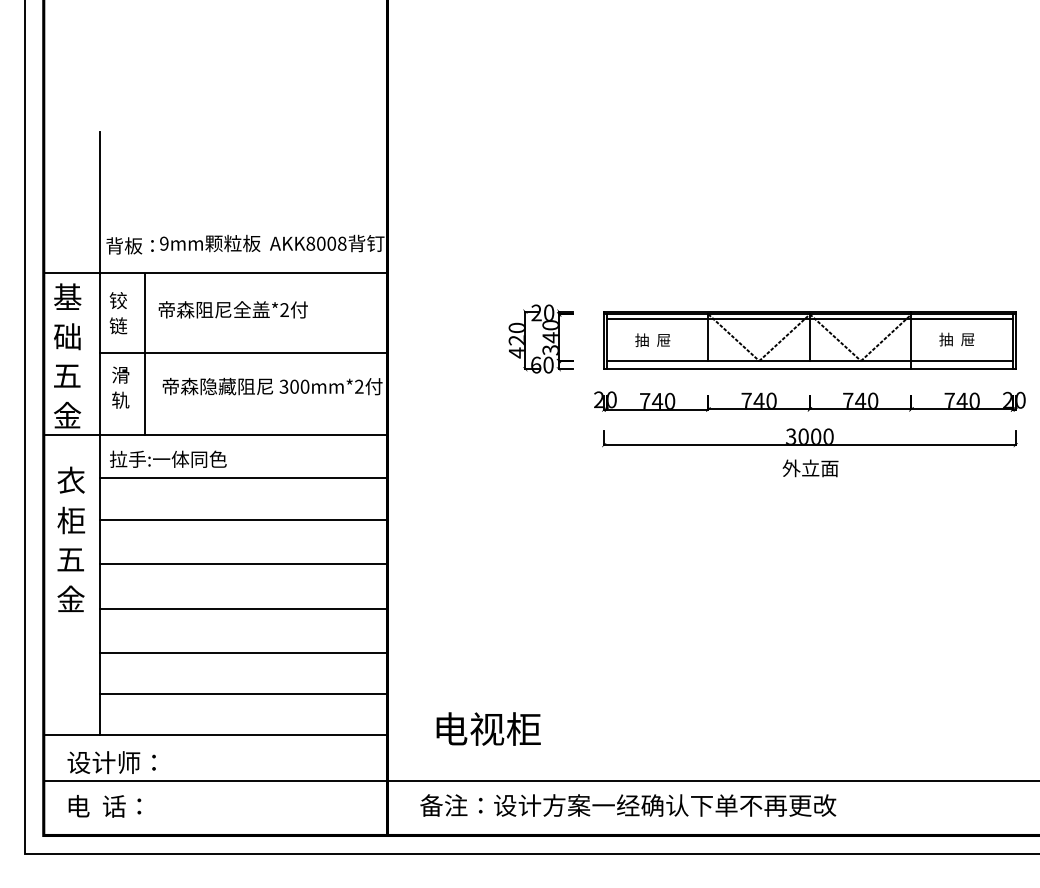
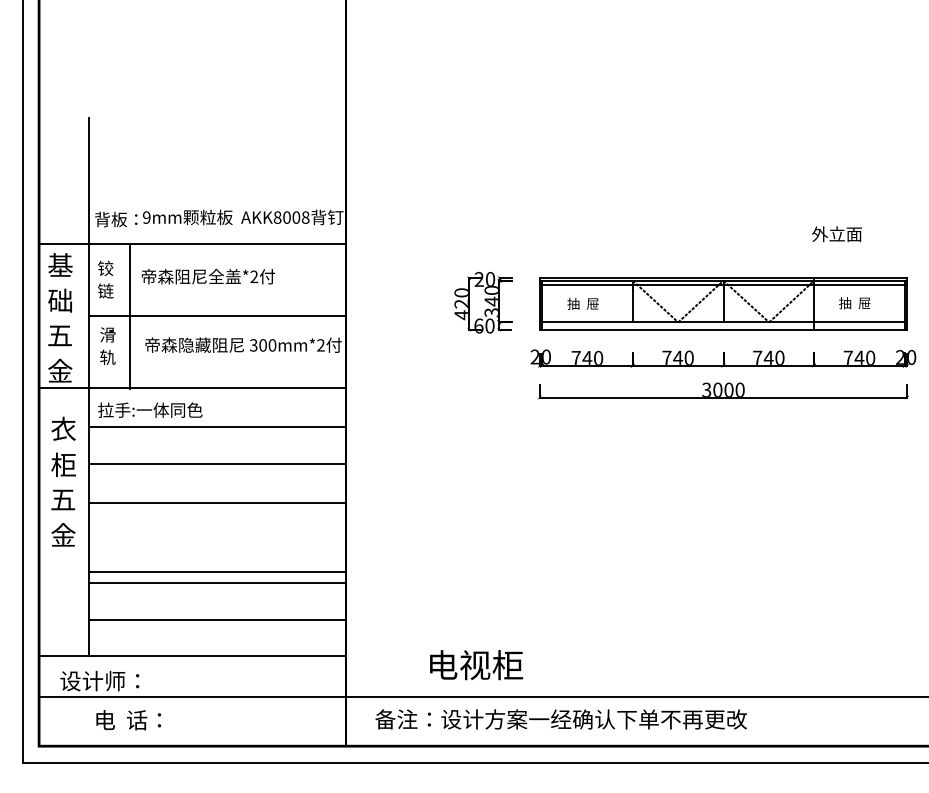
text: (809, 468) -> (836, 234), moved
line: (243, 608) -> (217, 571), moved
text: (488, 729) -> (476, 665), moved
text: (104, 806) -> (128, 720), moved

